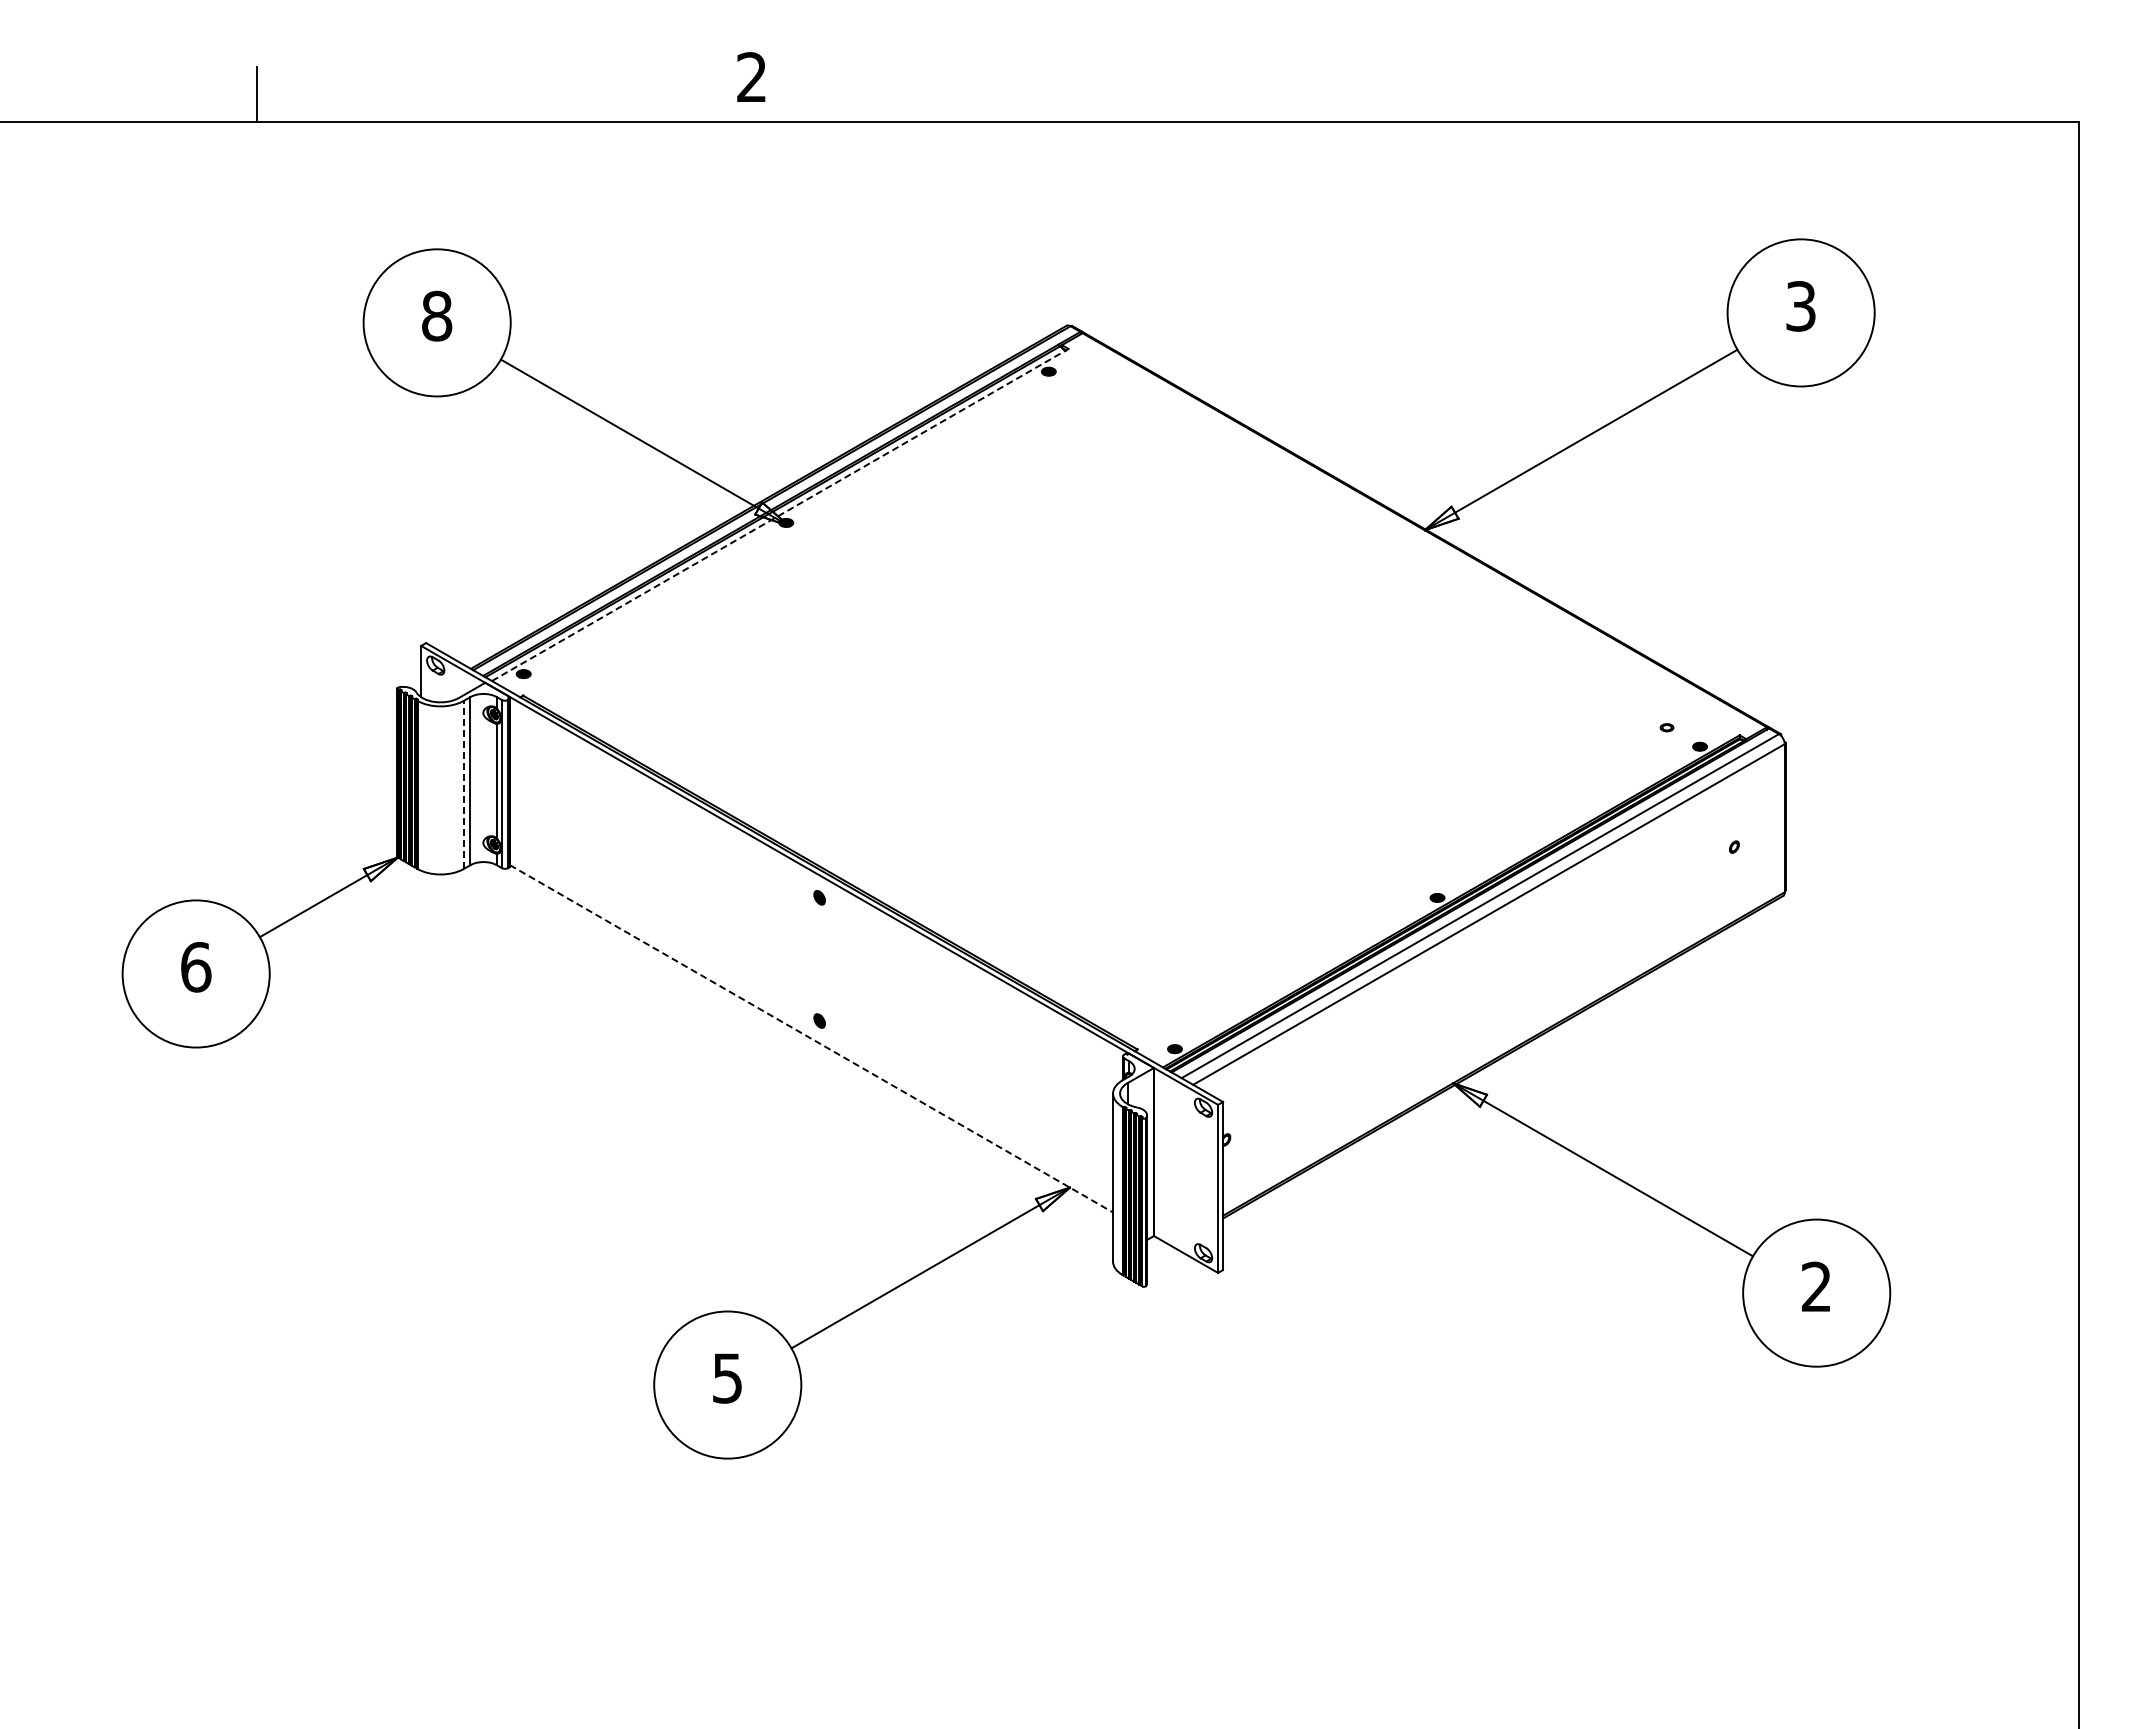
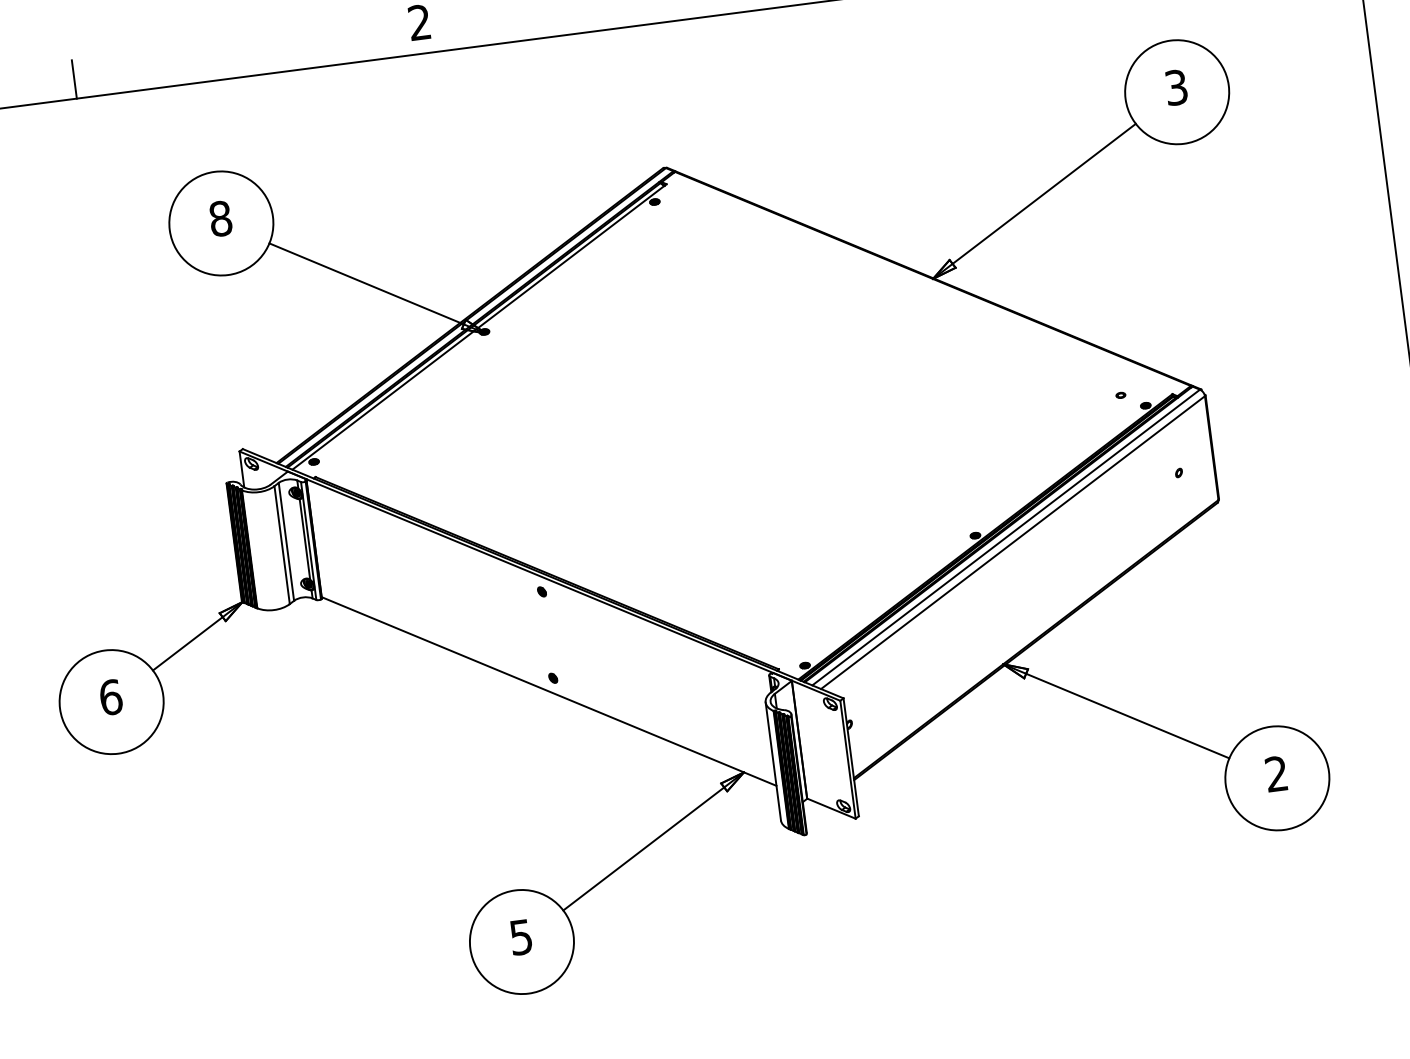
line: (780, 514) -> (479, 326), dashed -> solid
line: (463, 784) -> (281, 544), dashed -> solid
line: (811, 1039) -> (549, 692), dashed -> solid

